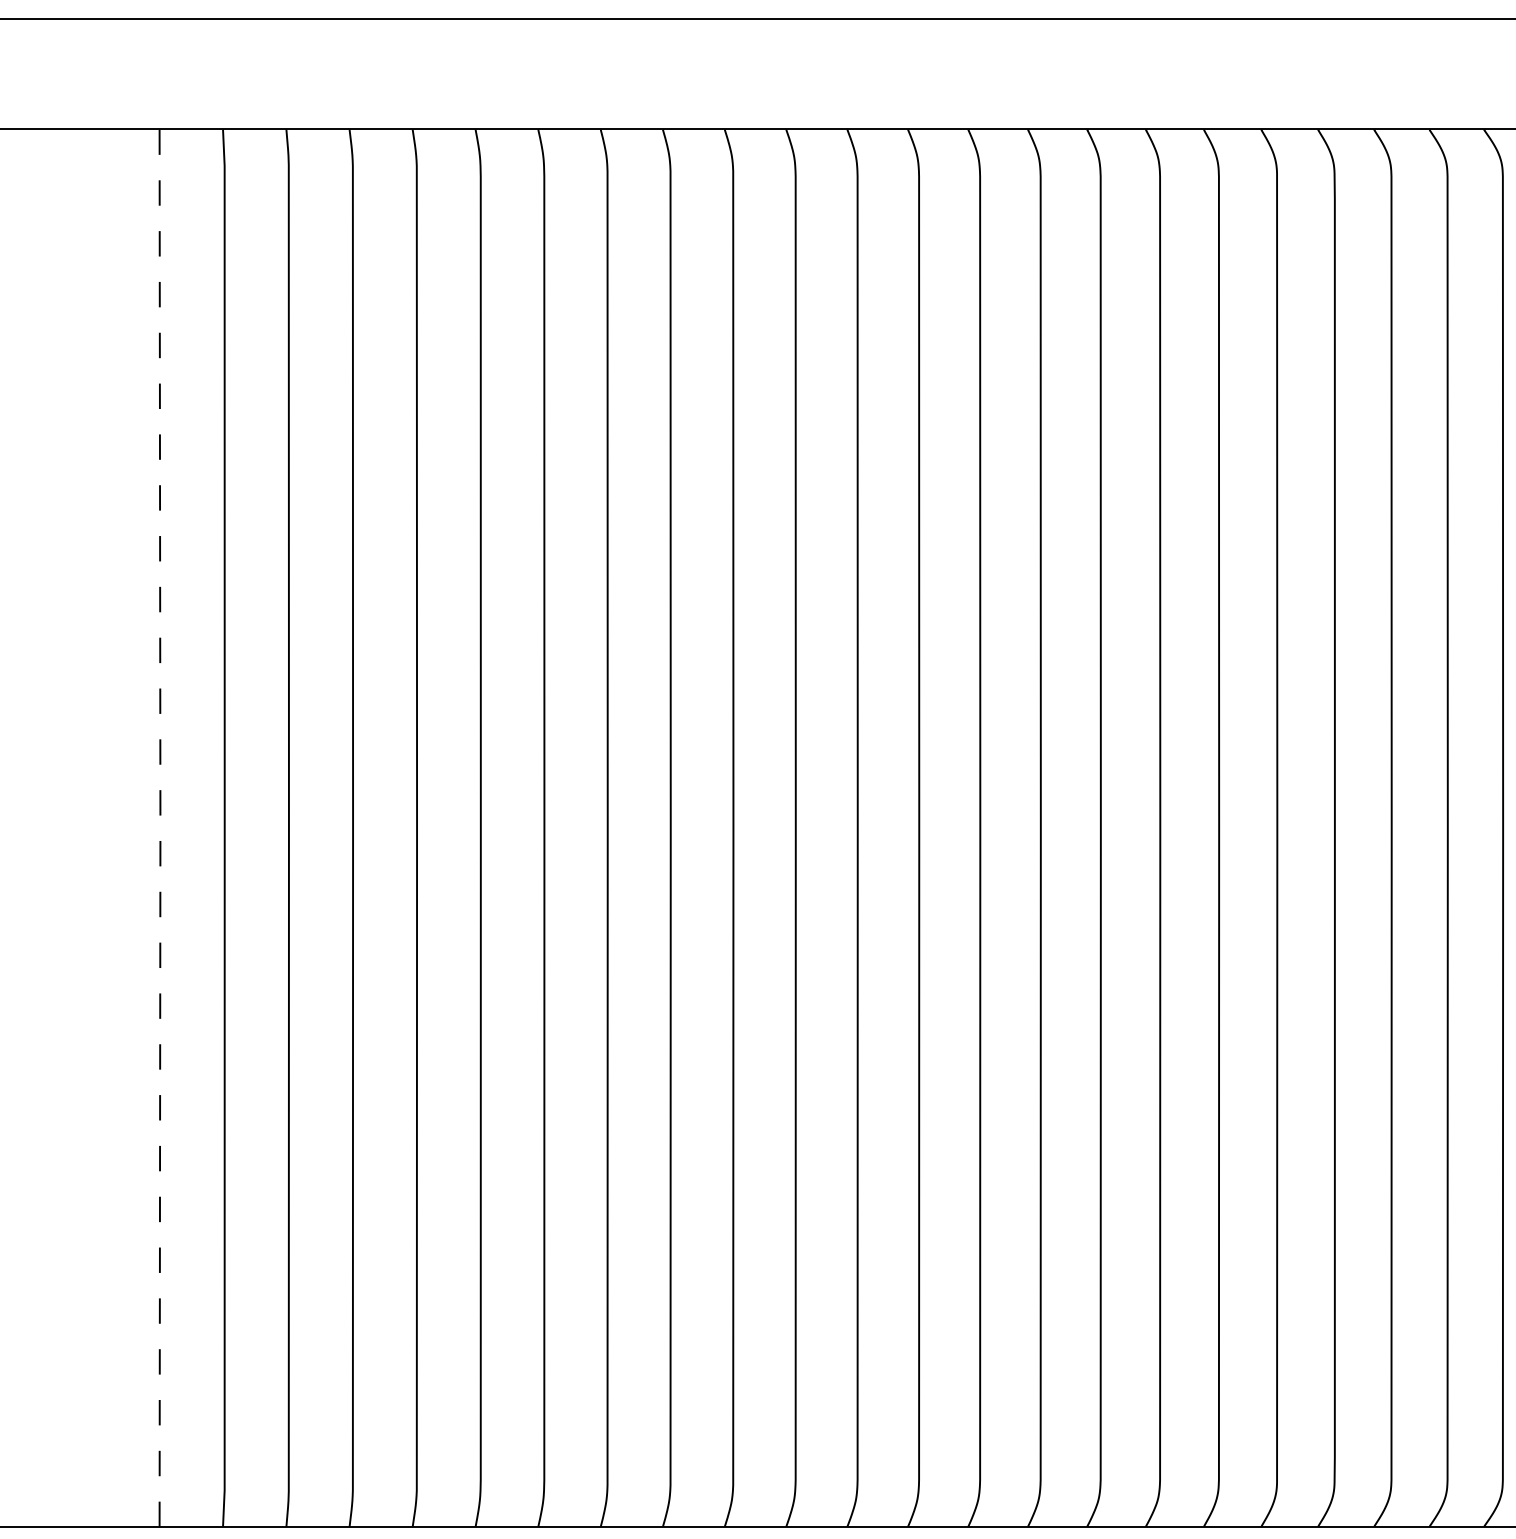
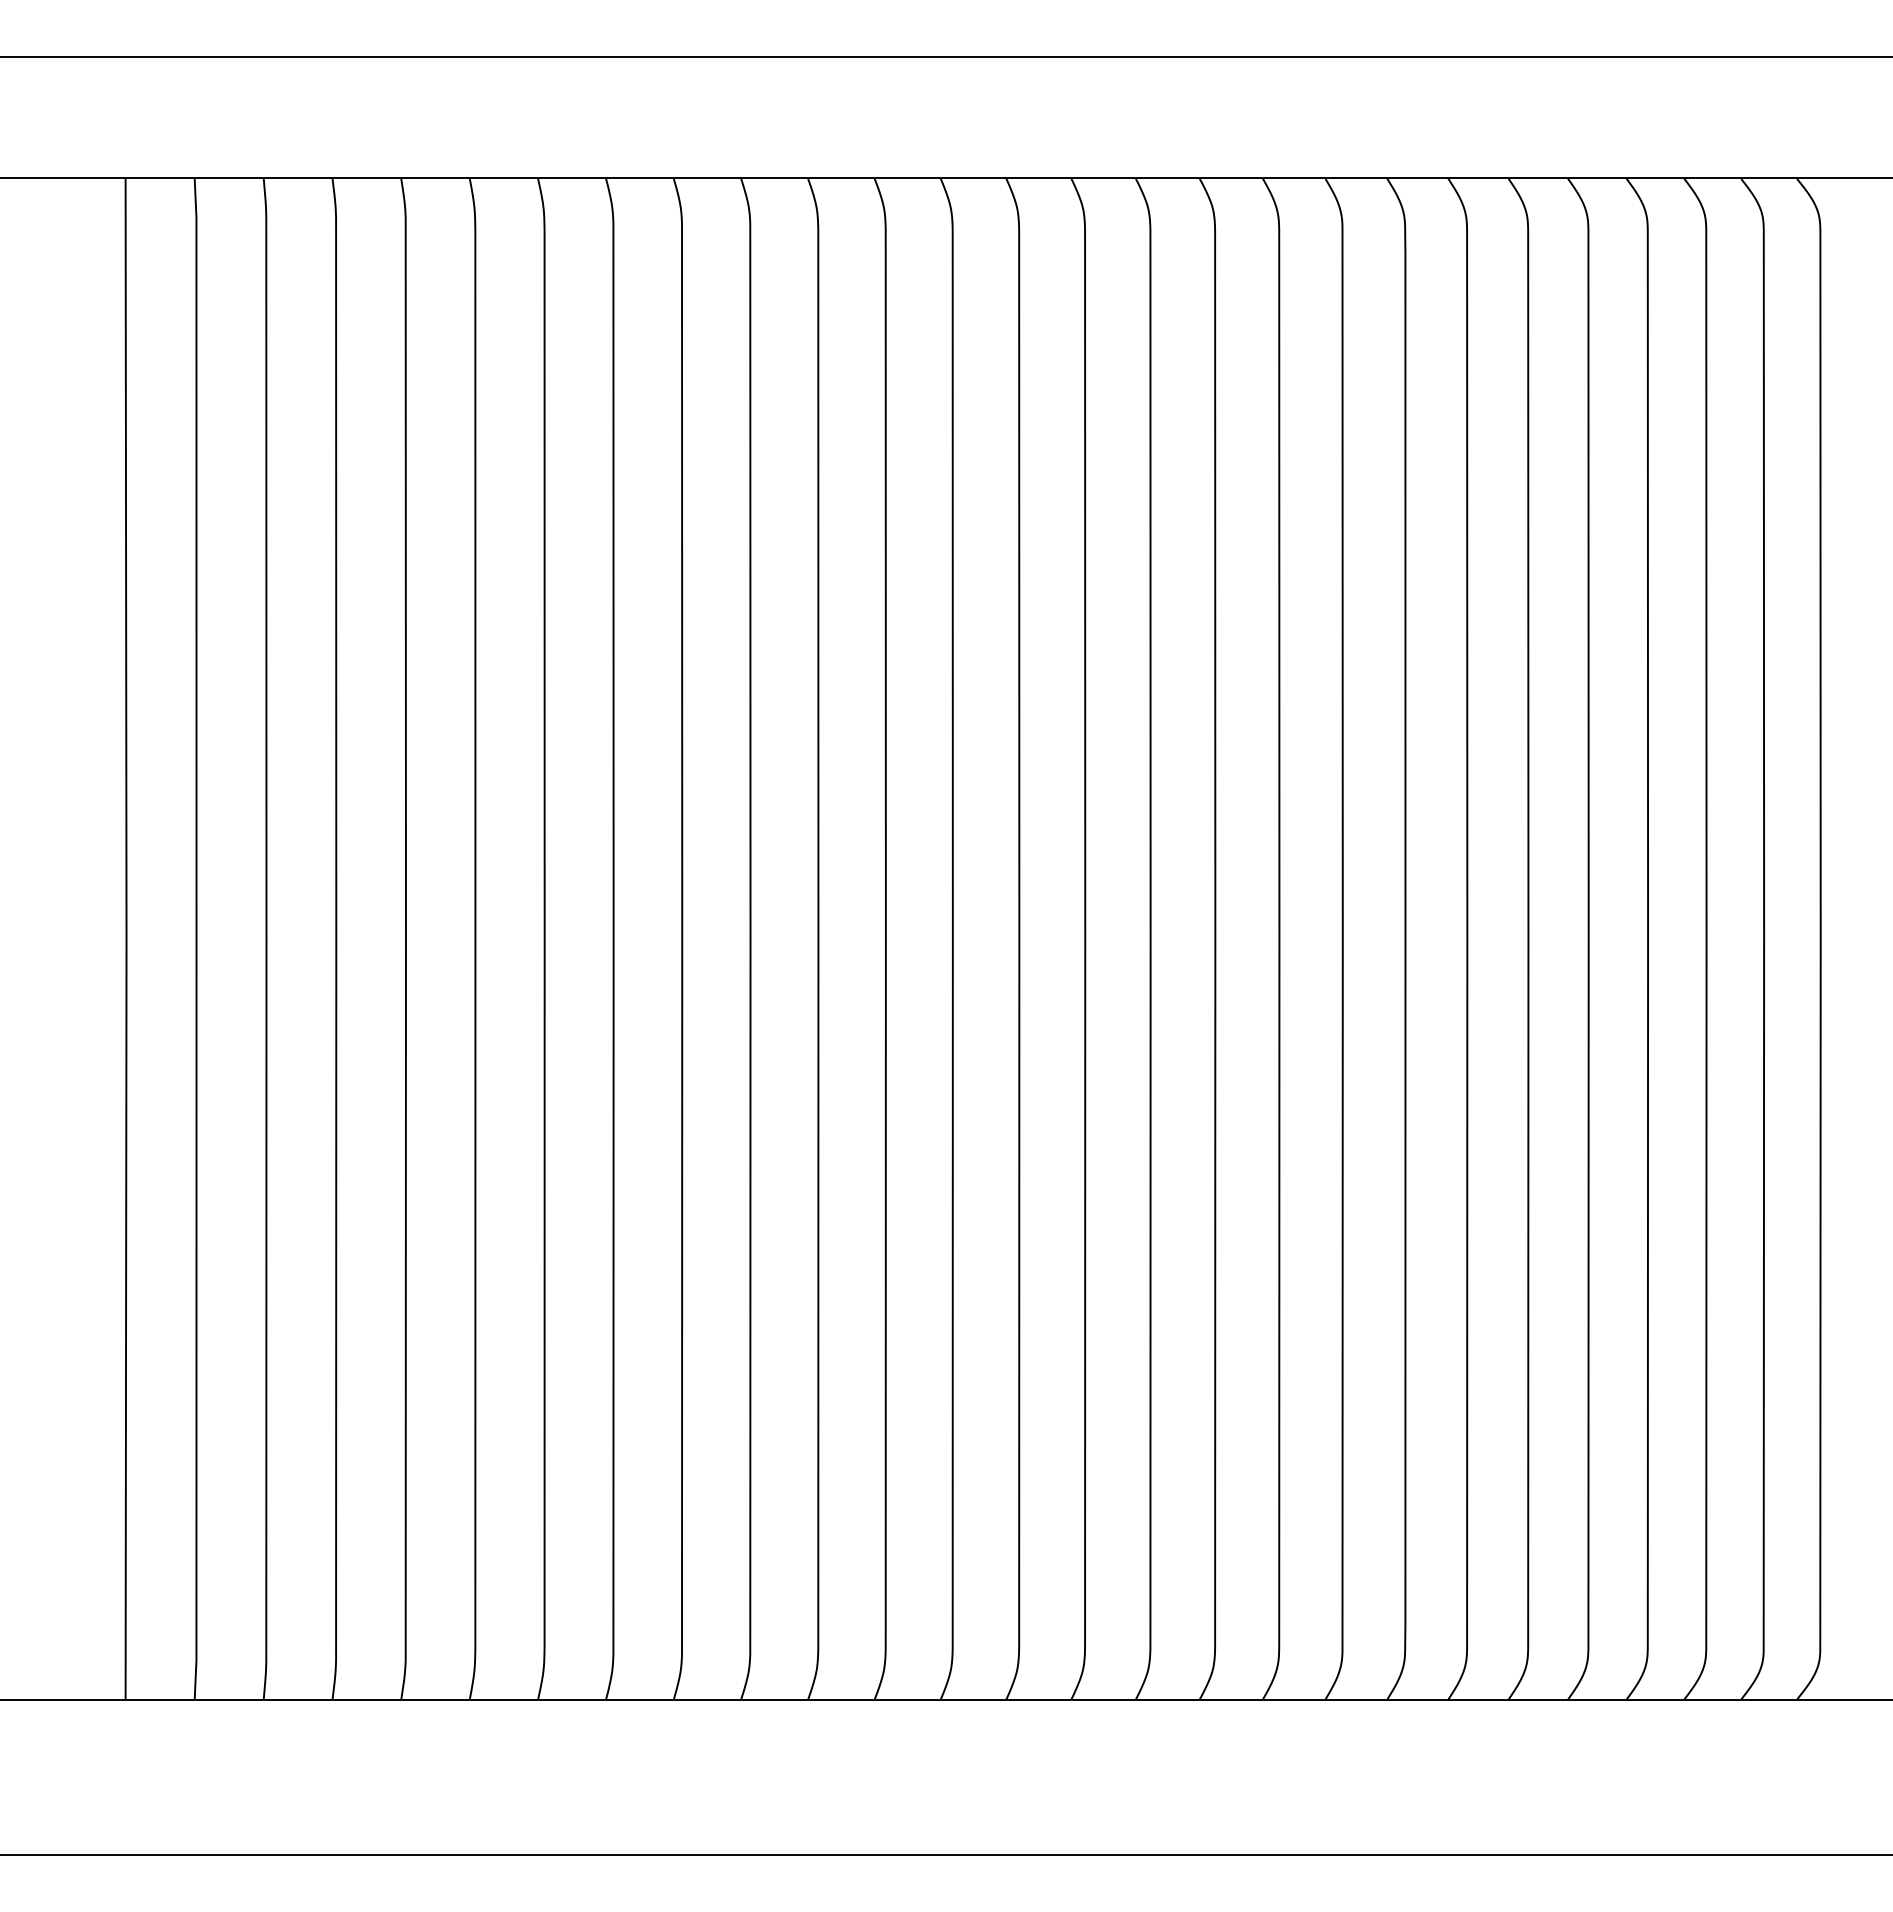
line: (160, 828) -> (126, 939), dashed -> solid

